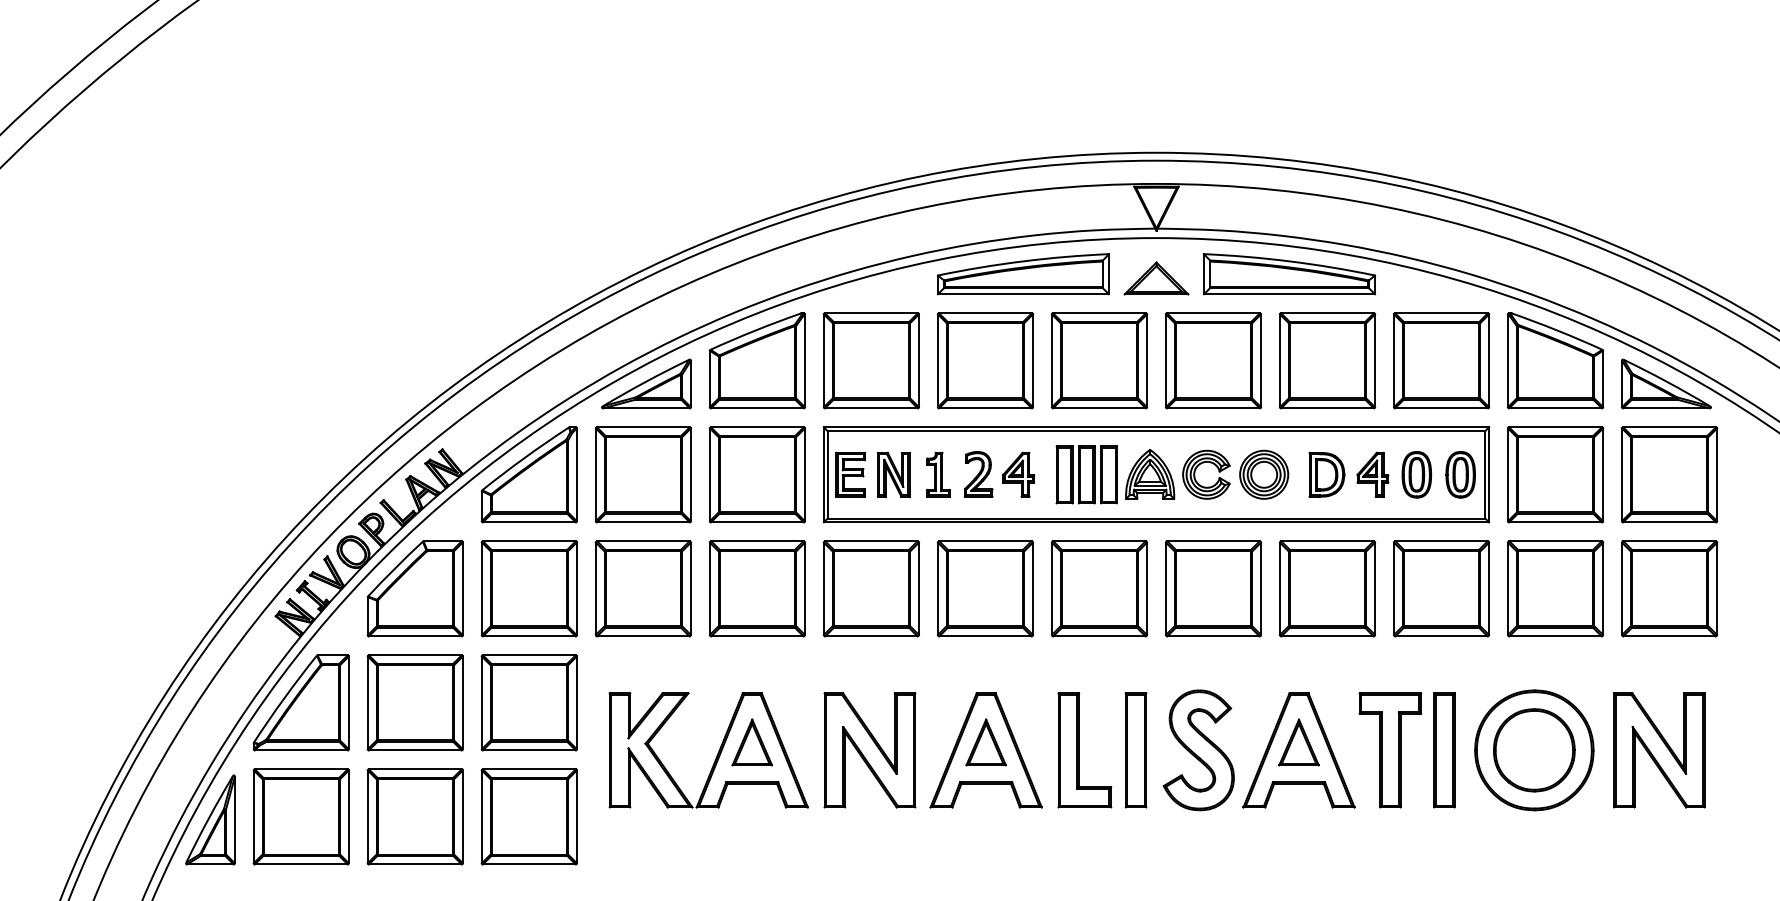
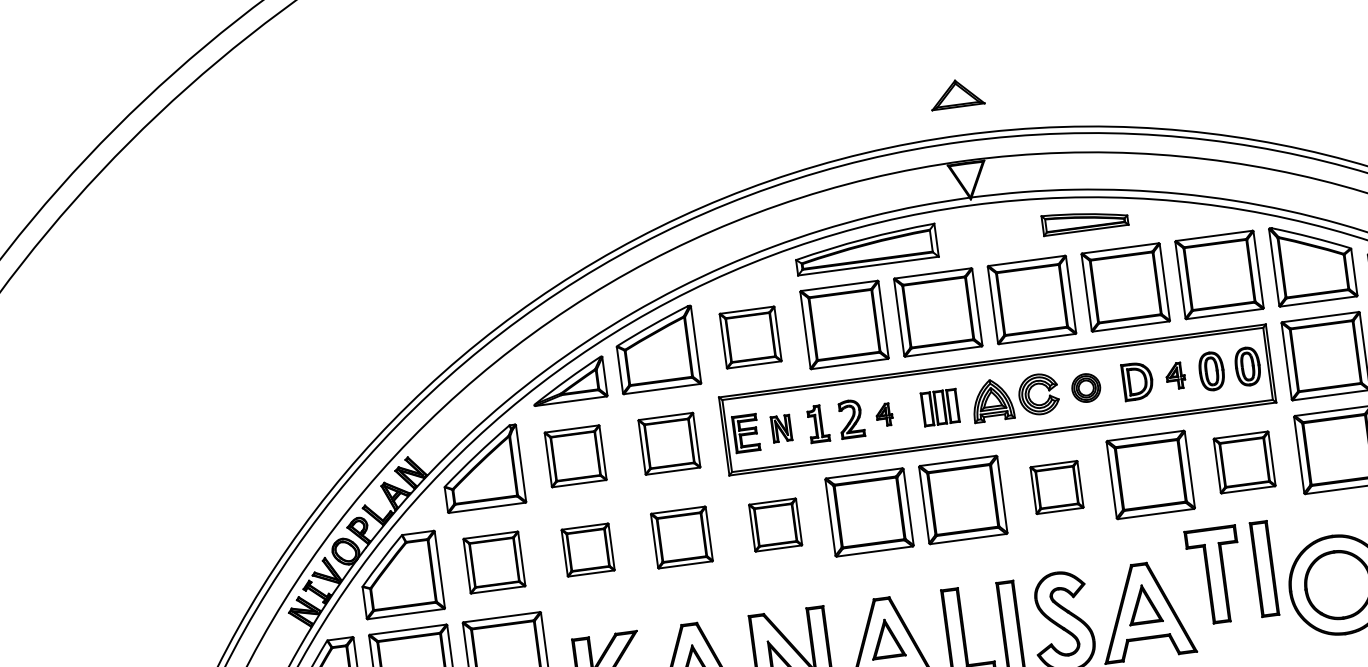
part: (1289, 274) -> (1085, 220), size x0.6
part: (1156, 278) -> (956, 93), moved
part: (870, 360) -> (749, 337), size x0.7
part: (642, 474) -> (575, 456), size x0.7
part: (756, 474) -> (668, 443), size x0.7
part: (893, 474) -> (781, 428), size x0.7
part: (1018, 474) -> (884, 414), size x0.6
part: (1086, 474) -> (940, 407), size x0.7
part: (1264, 474) -> (1086, 387), size x0.7
part: (1372, 474) -> (1175, 376), size x0.7
part: (528, 588) -> (493, 562), size x0.7
part: (642, 588) -> (587, 549), size x0.6
part: (756, 588) -> (681, 537), size x0.7
part: (870, 588) -> (774, 524), size x0.6
part: (1213, 588) -> (1056, 487), size x0.6
part: (1441, 588) -> (1244, 462), size x0.7
part: (1390, 750) -> (1216, 575), moved
part: (1444, 750) -> (1264, 569), moved

